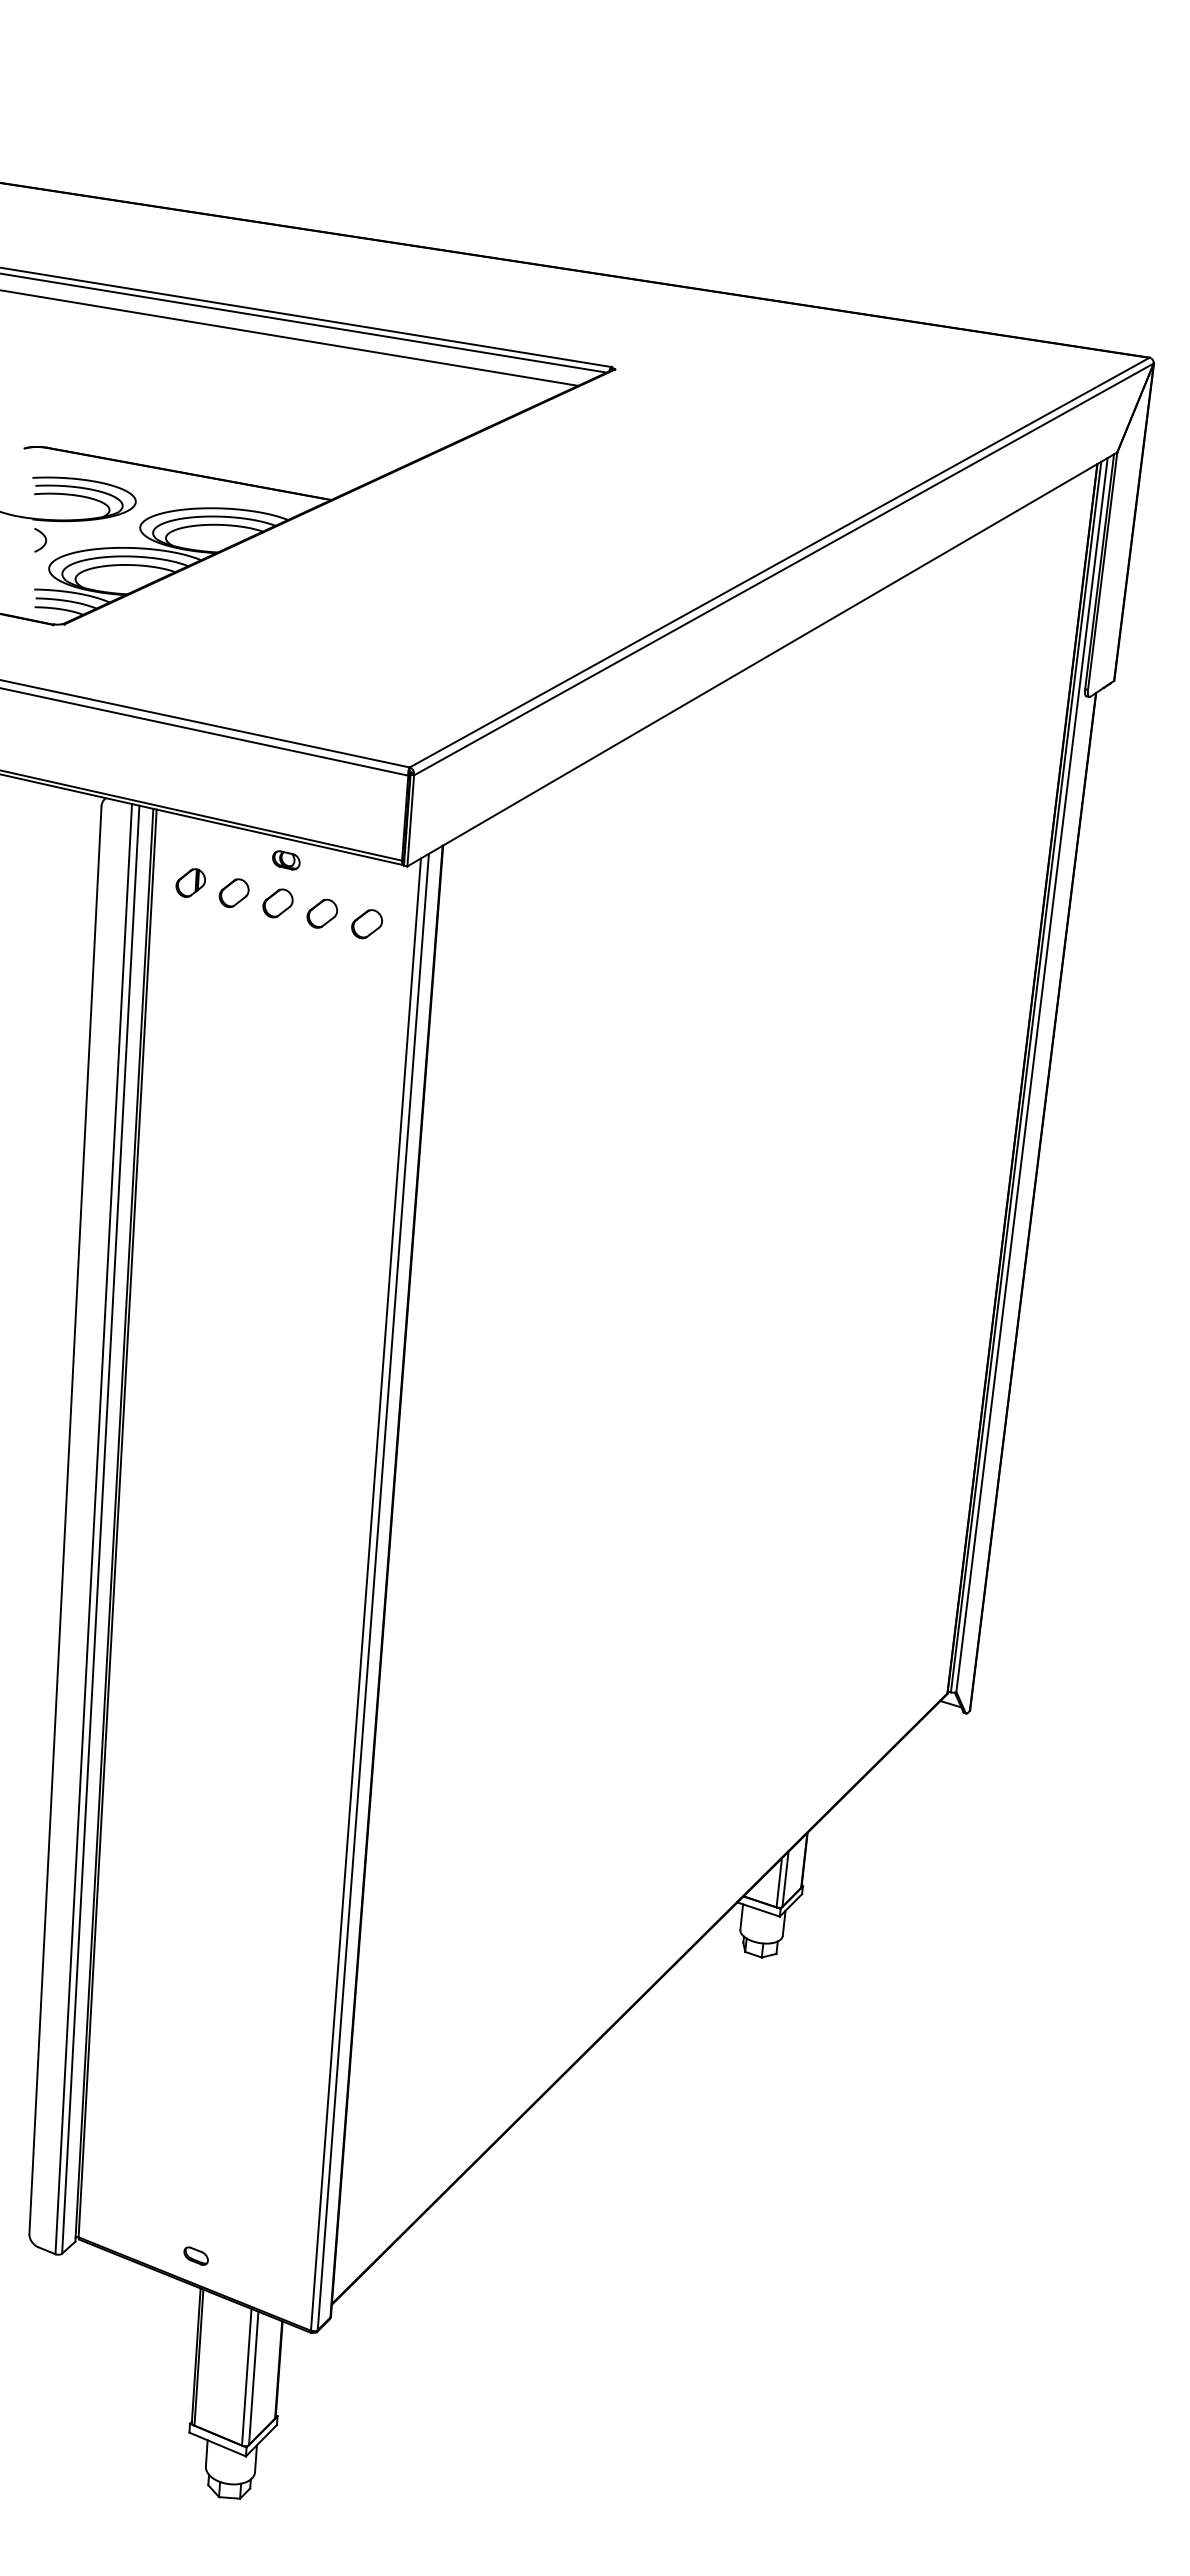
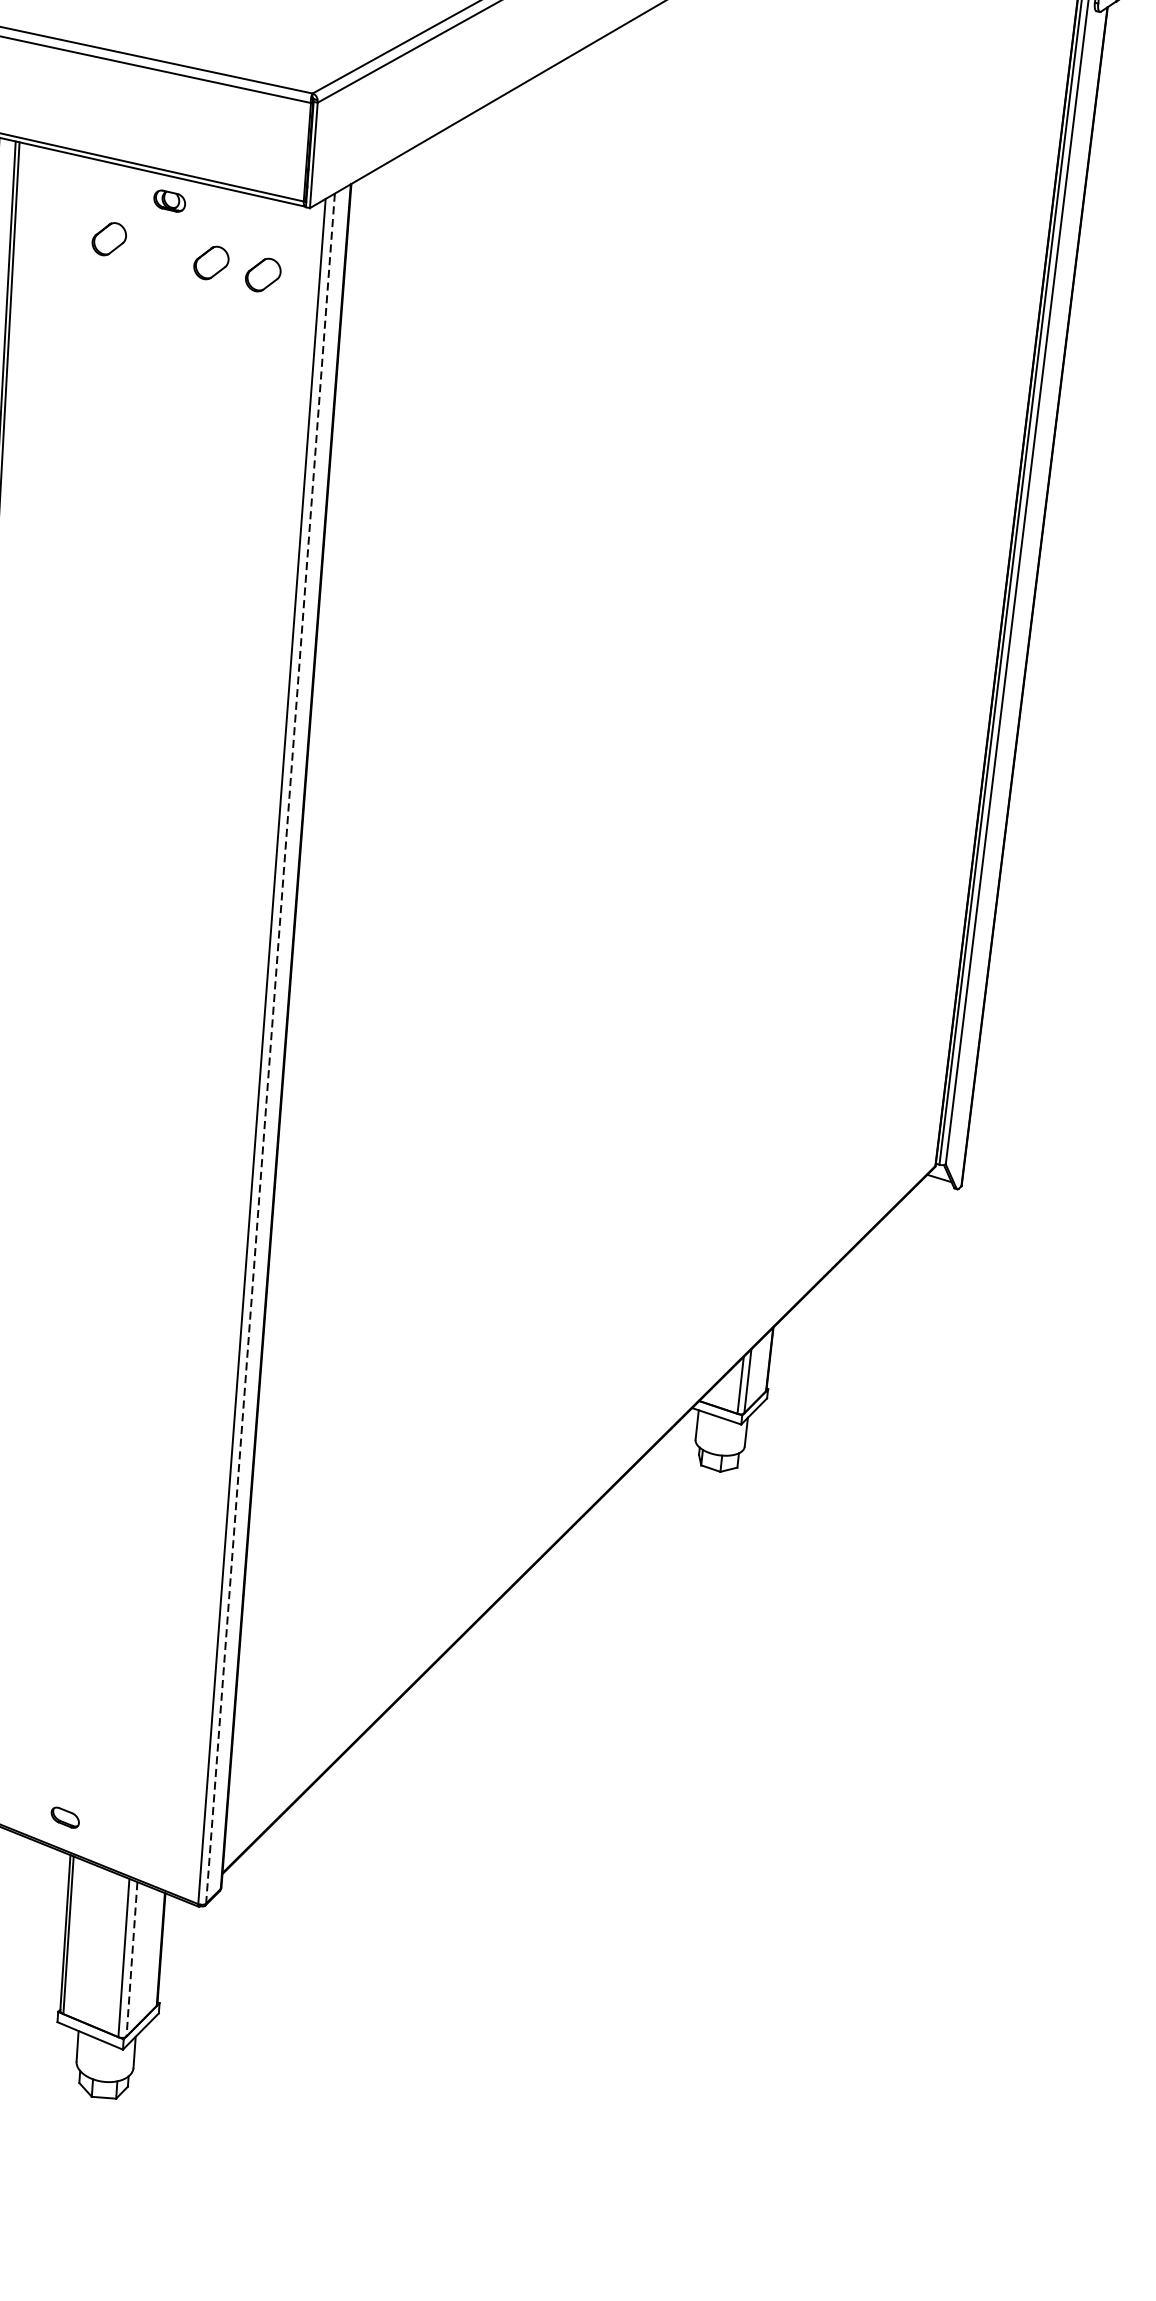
part: (190, 882) -> (58, 226), removed
part: (277, 903) -> (159, 251), removed
line: (373, 1592) -> (270, 1049), solid -> dashed
line: (253, 2378) -> (131, 1959), solid -> dashed

